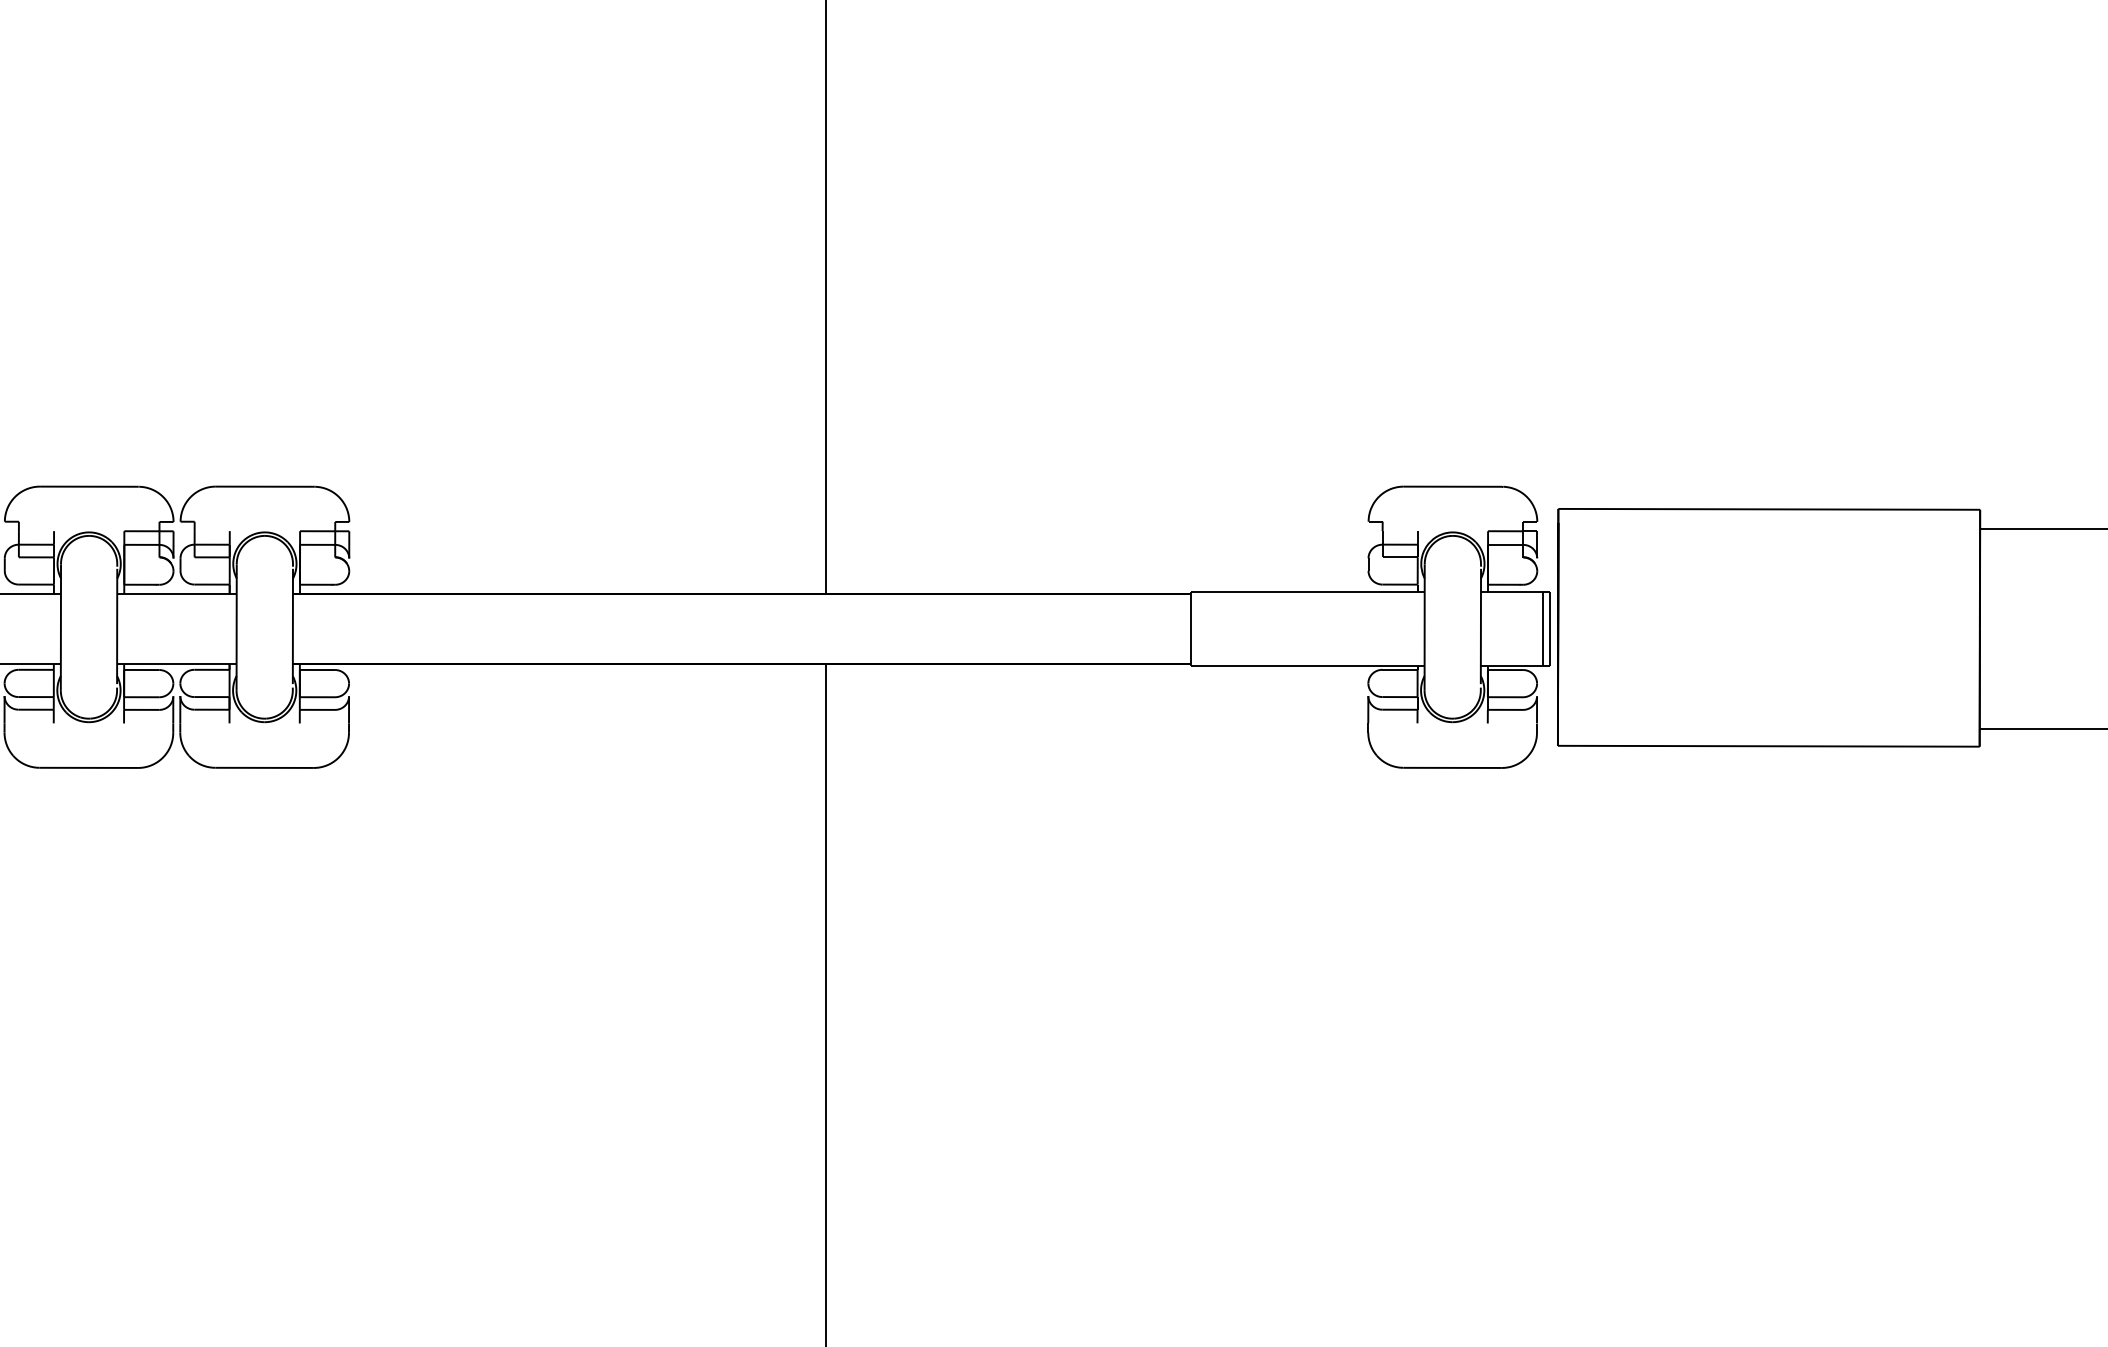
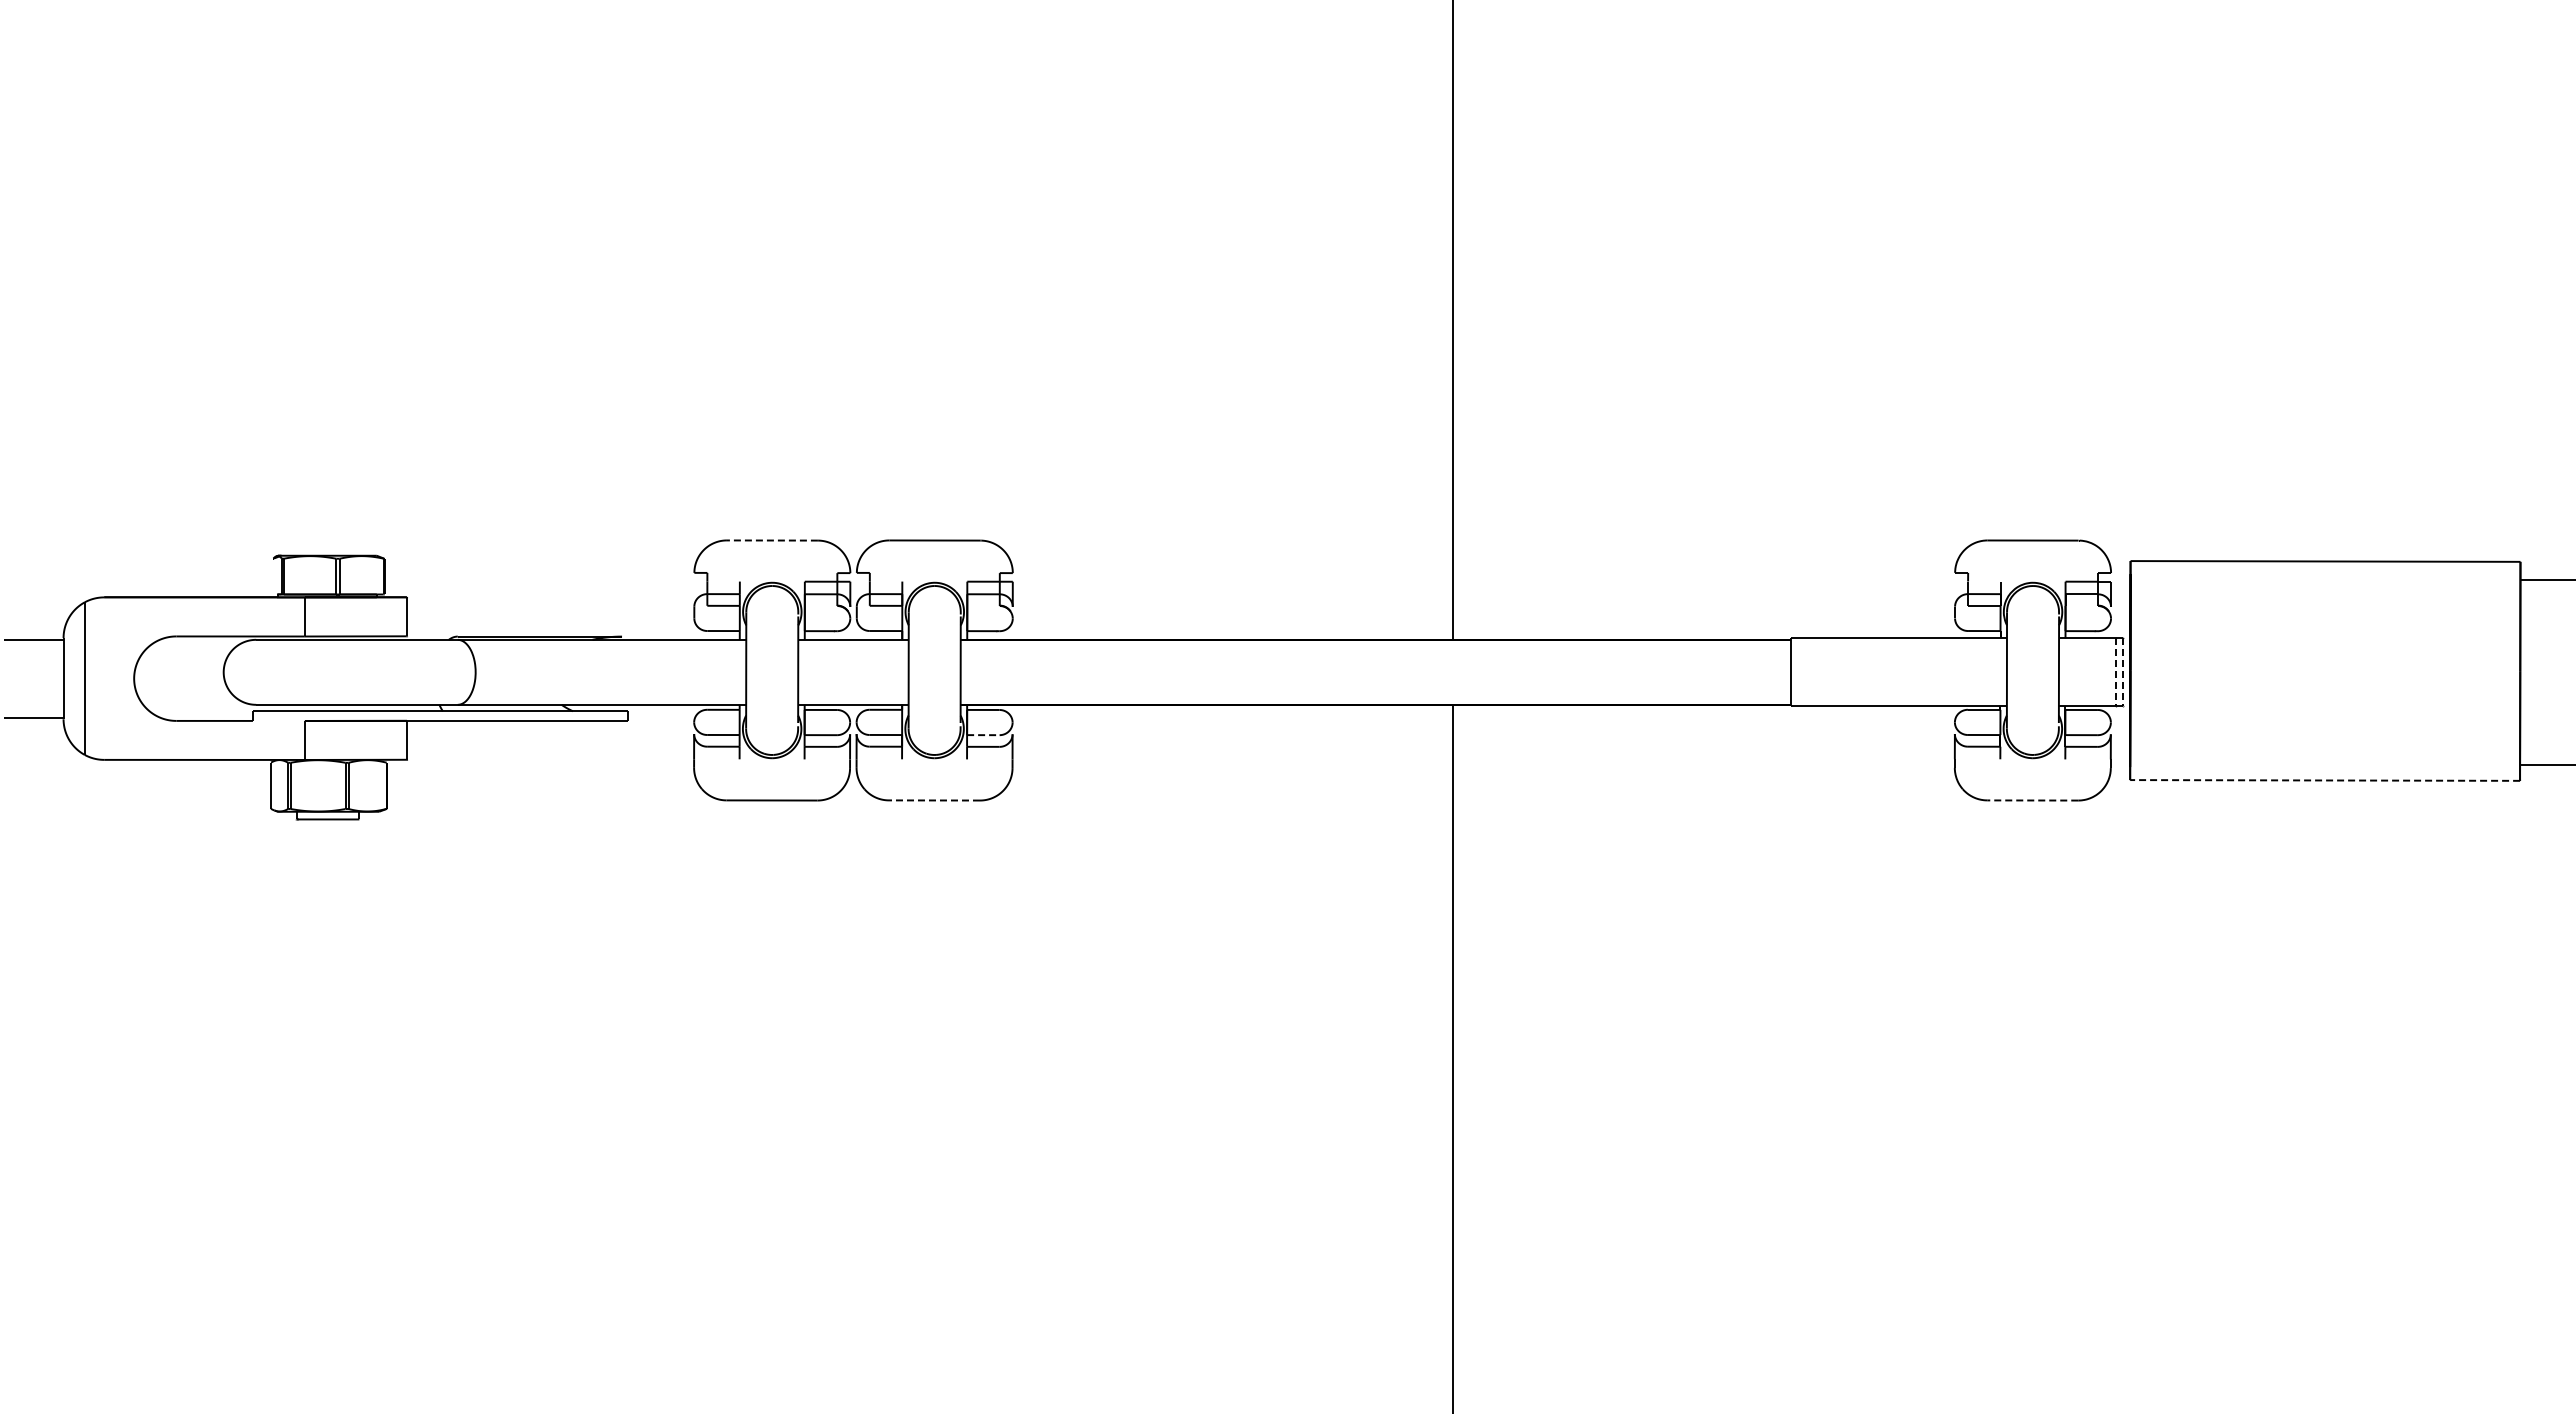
line: (88, 486) -> (771, 540), solid -> dashed
line: (1543, 629) -> (2116, 672), solid -> dashed
line: (1549, 629) -> (2122, 672), solid -> dashed
line: (317, 697) -> (983, 735), solid -> dashed
line: (1769, 746) -> (2325, 780), solid -> dashed
line: (264, 767) -> (934, 800), solid -> dashed
line: (1452, 767) -> (2032, 800), solid -> dashed

